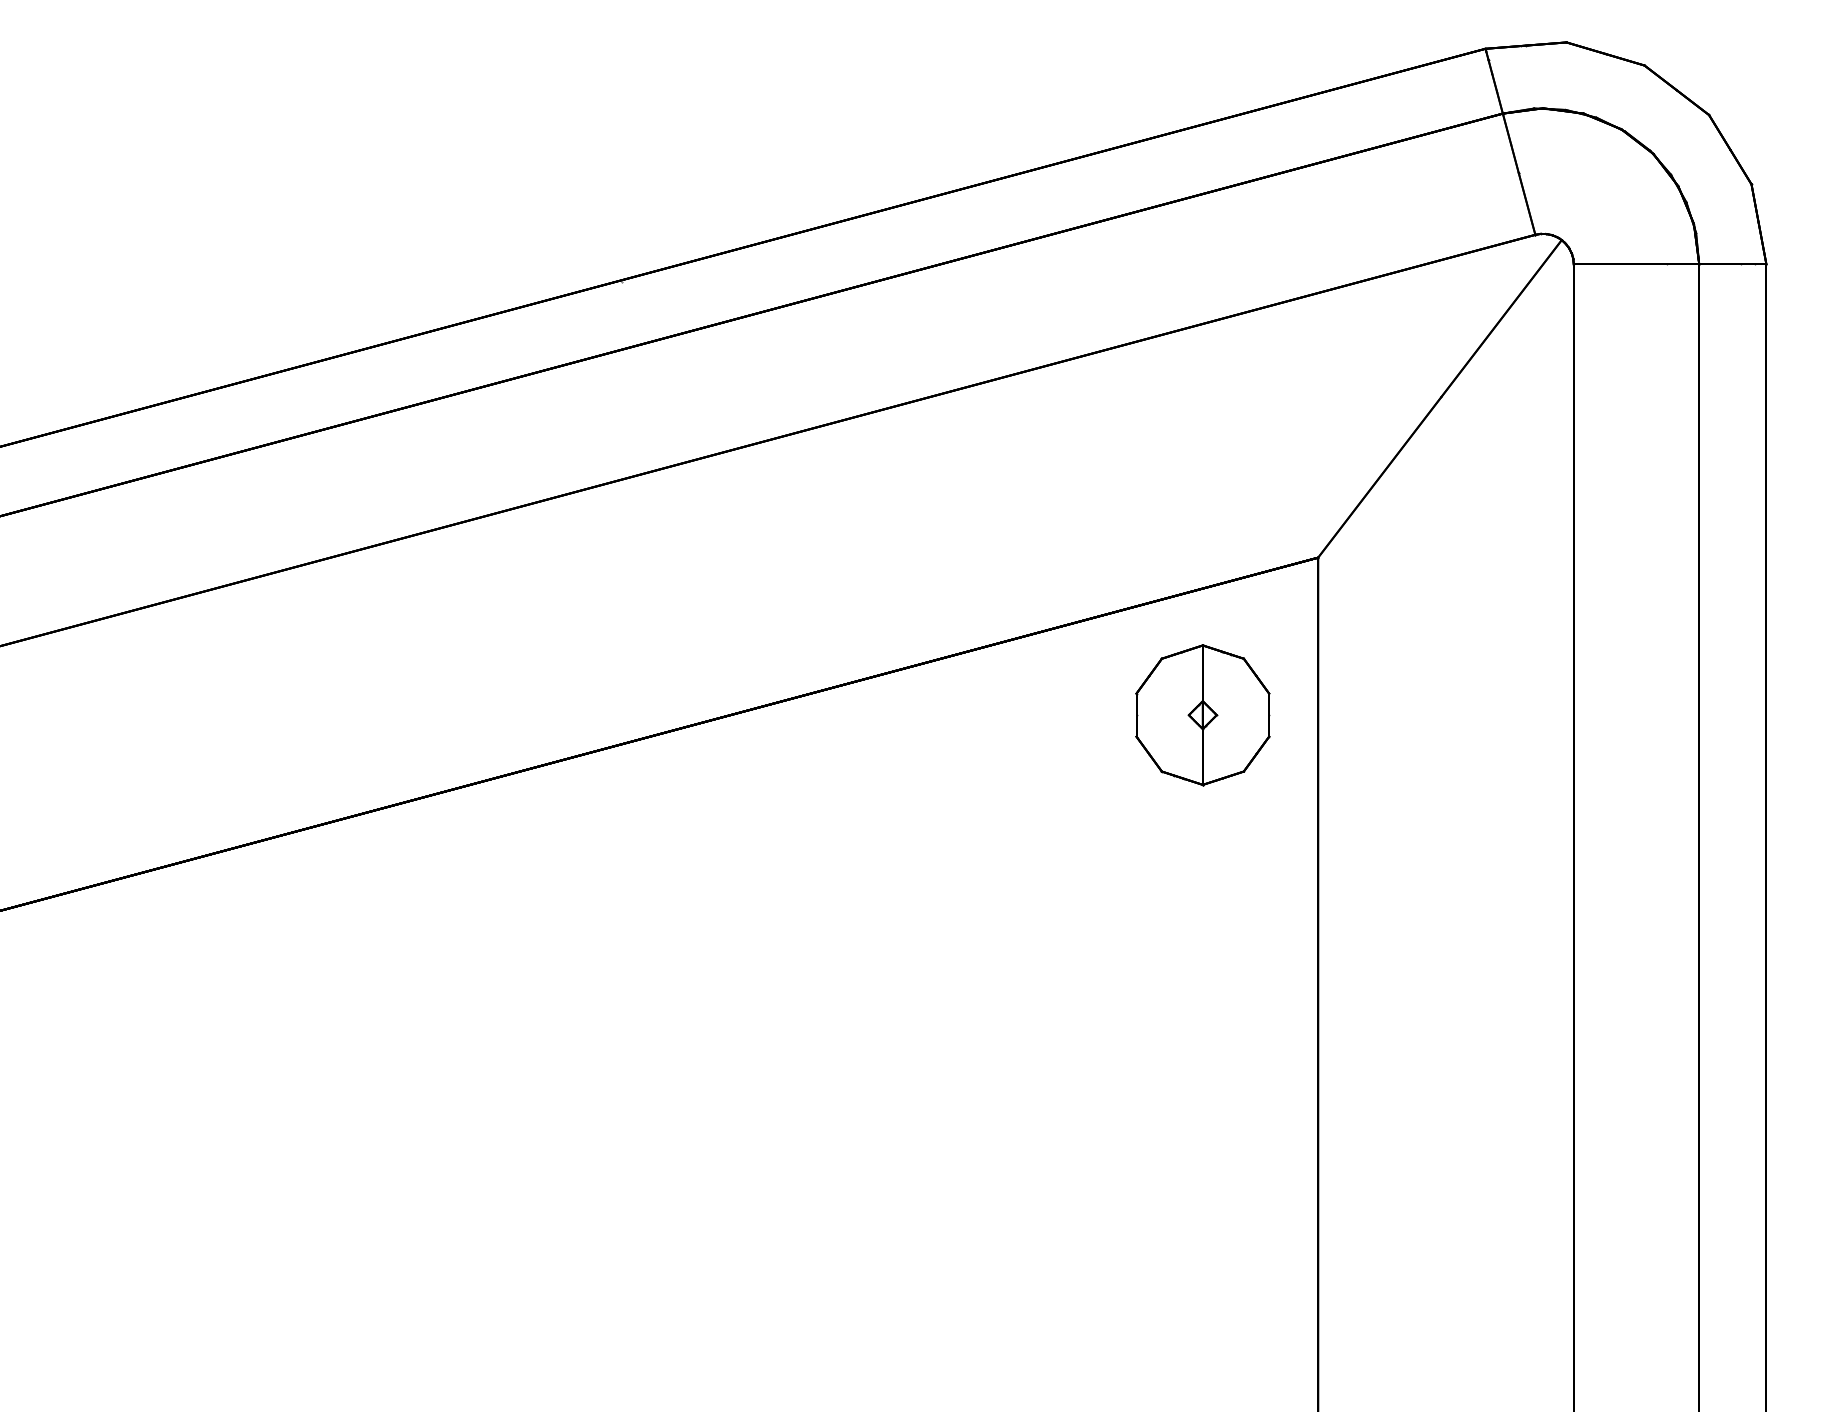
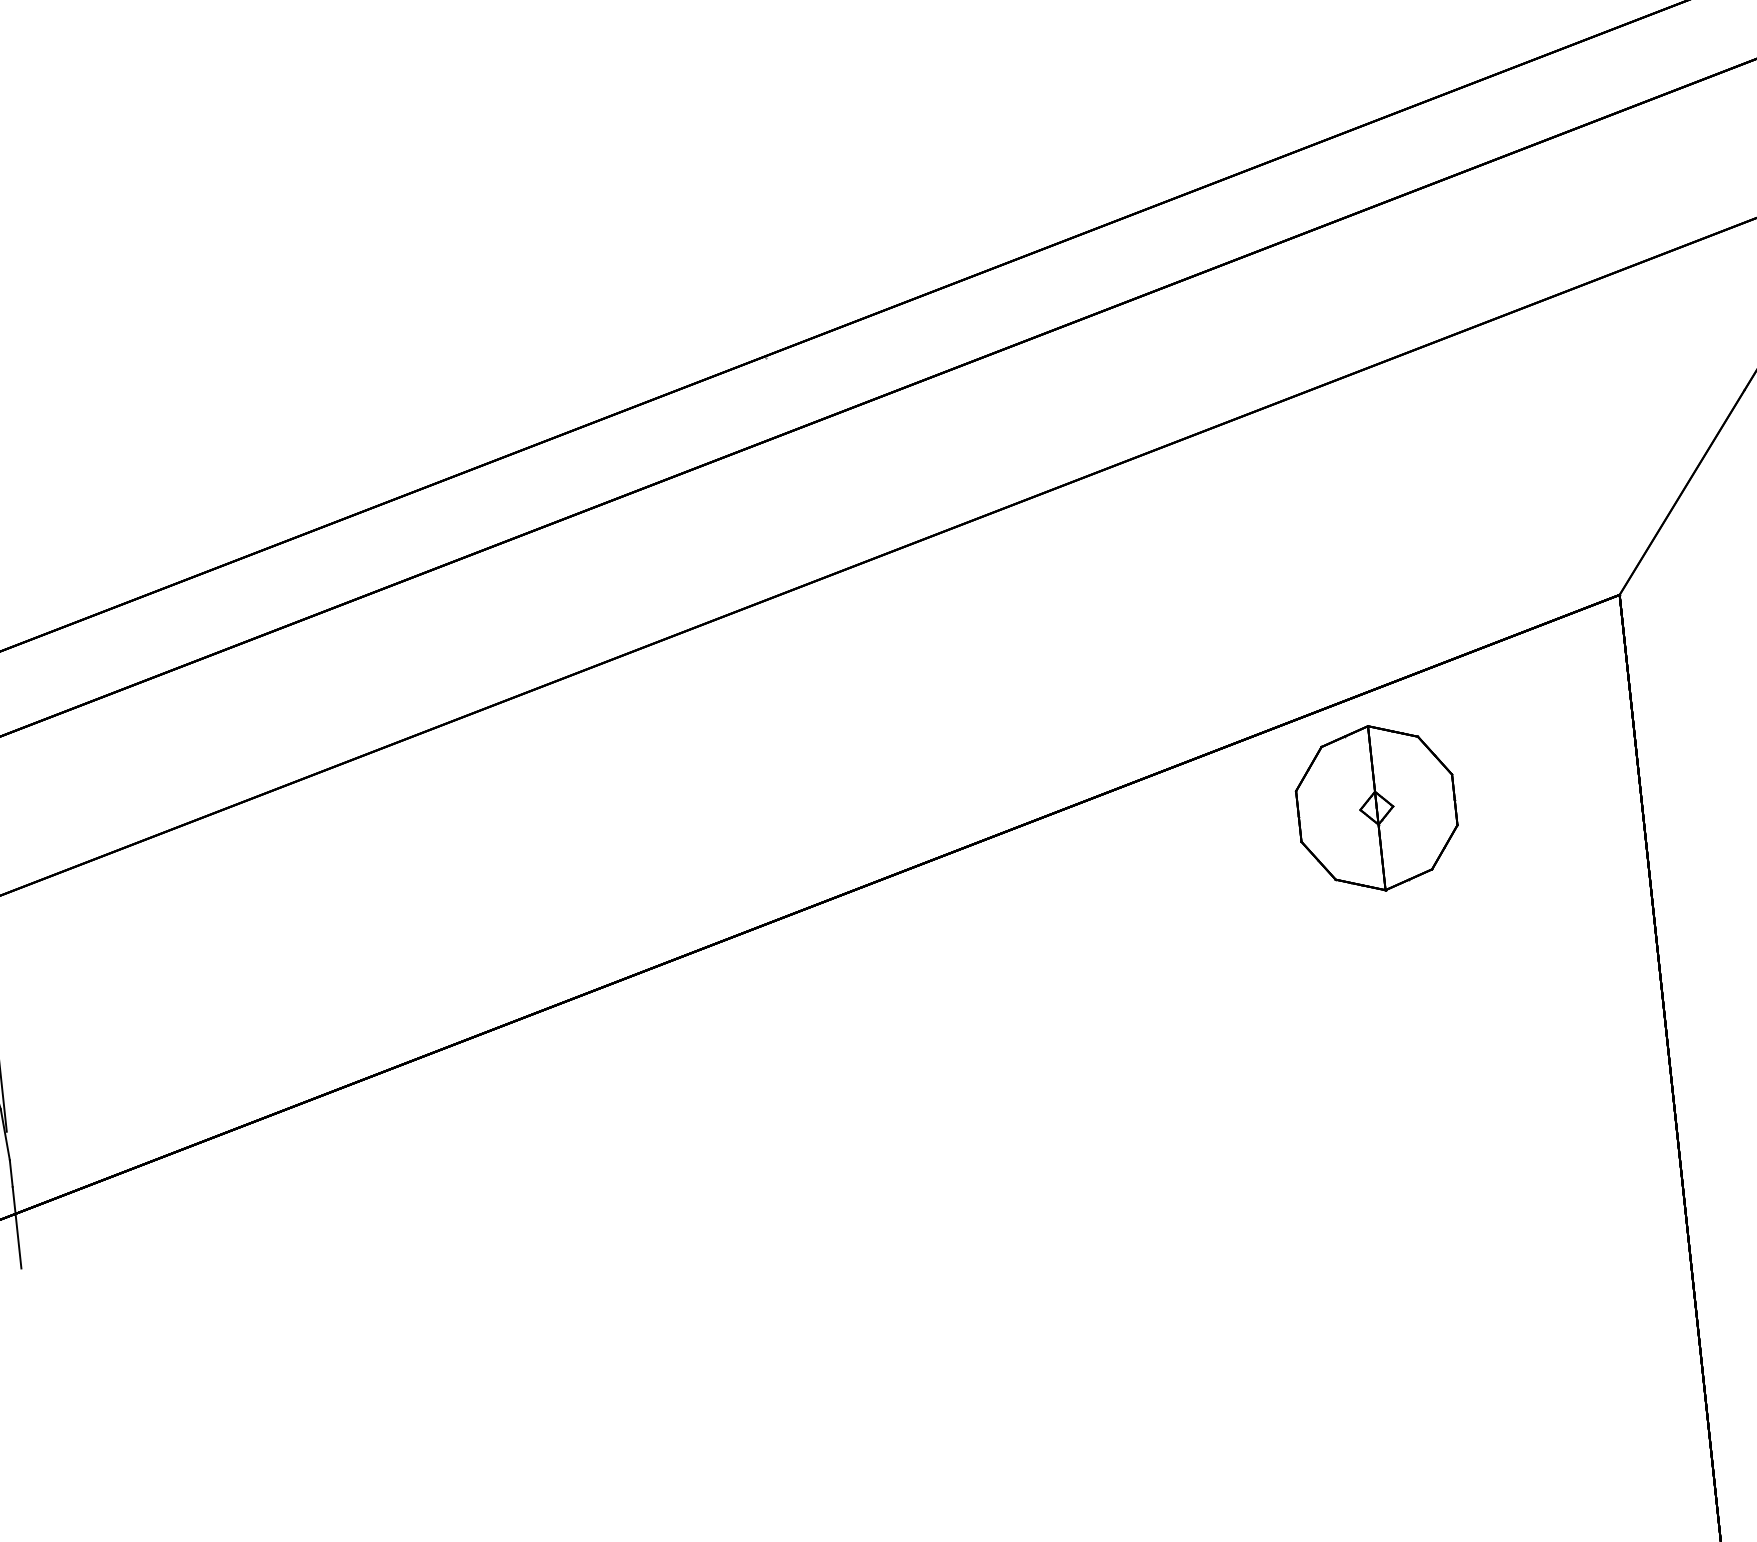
part: (1202, 715) -> (1376, 808), moved

